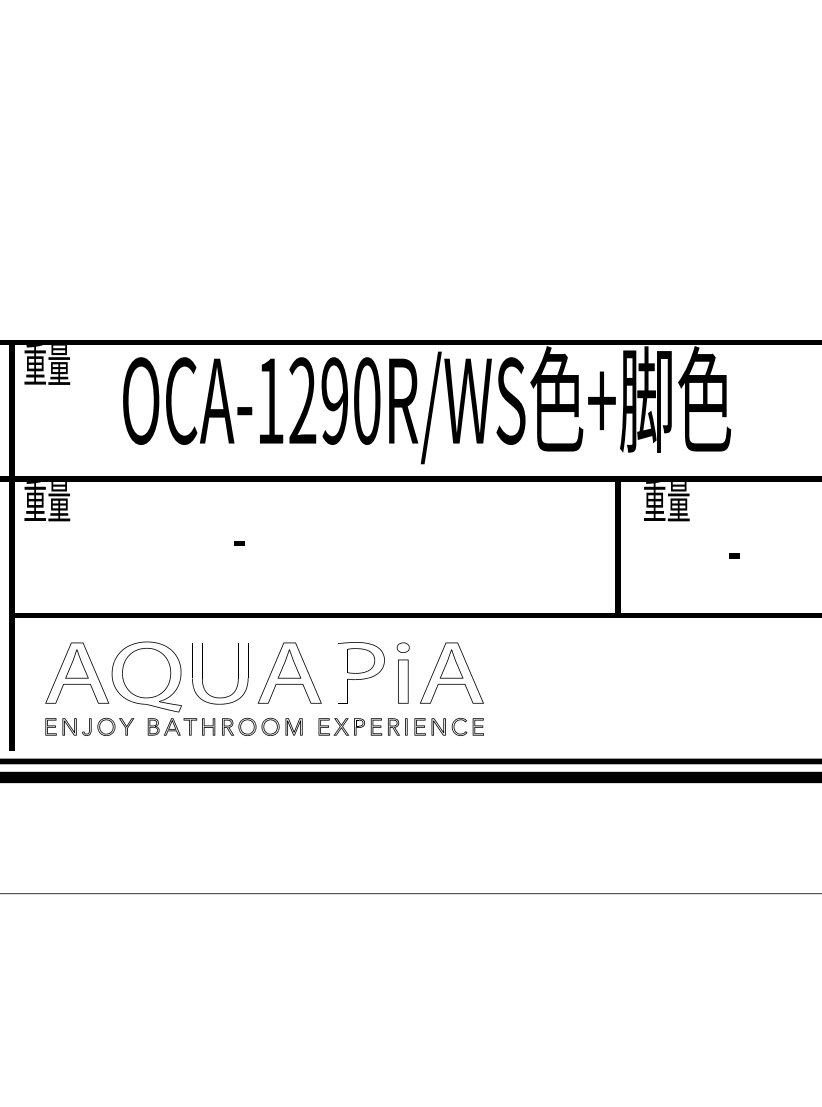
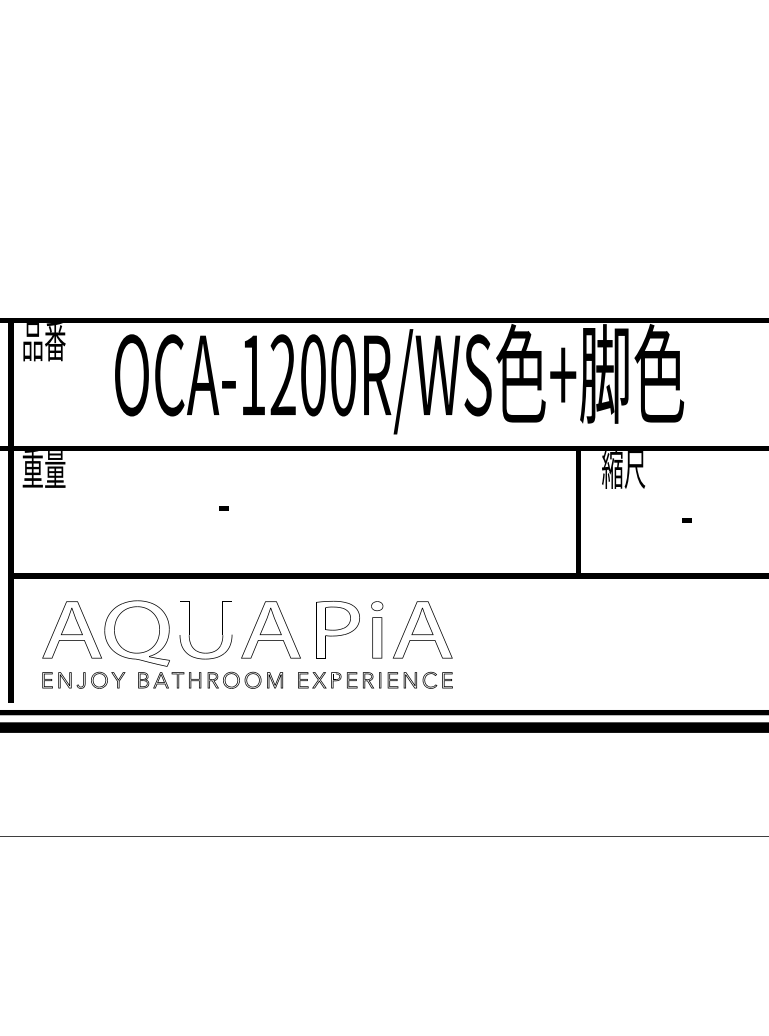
text: (47, 365) -> (44, 342), 重量 -> 品番
text: (334, 400) -> (312, 374), OCA-1290R/WS -> OCA-1200R/WS
text: (666, 502) -> (623, 470), 重量 -> 縮尺

